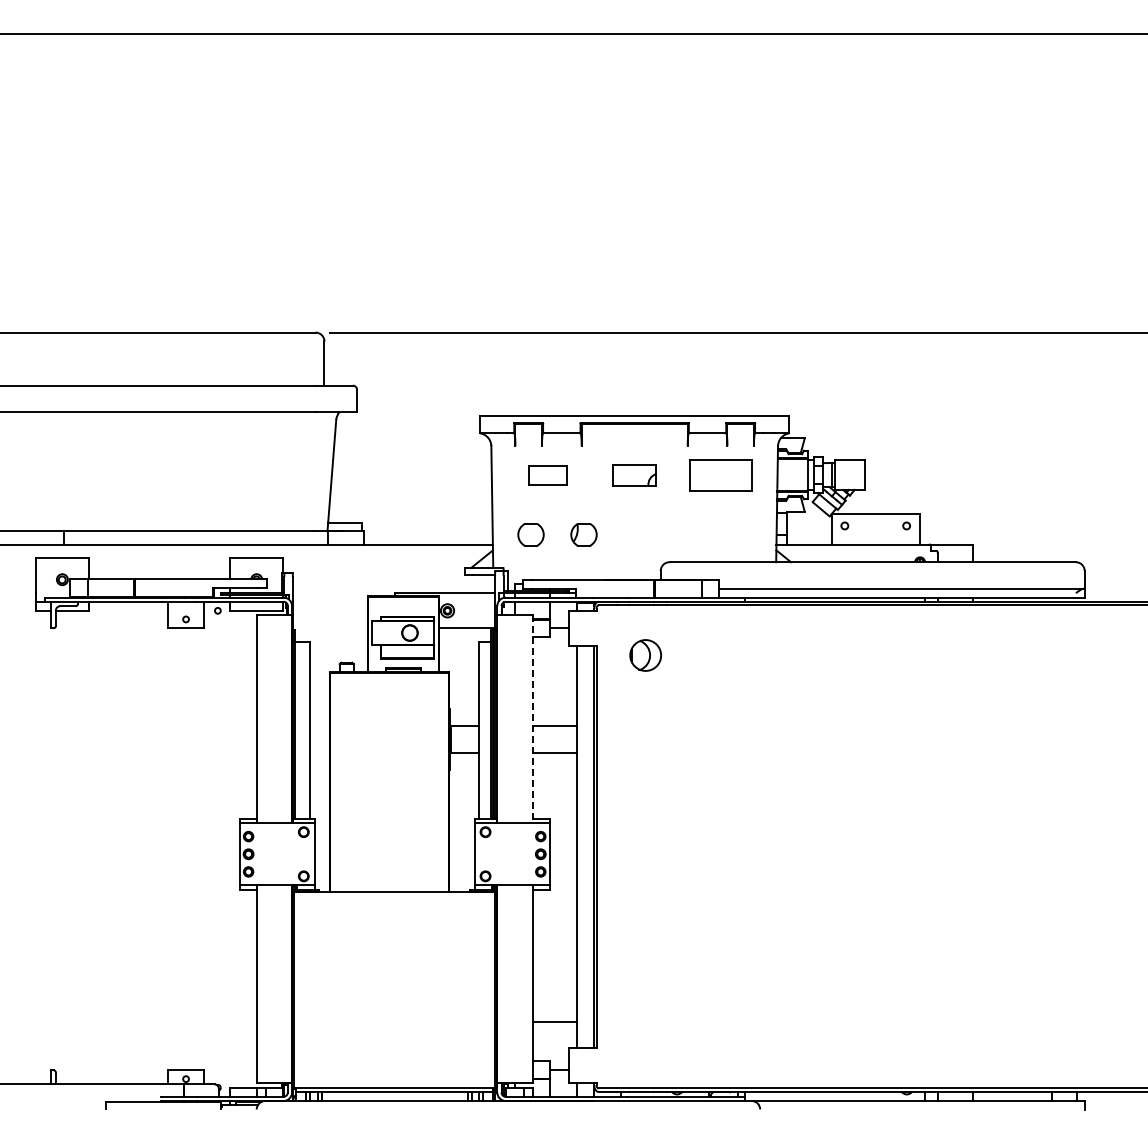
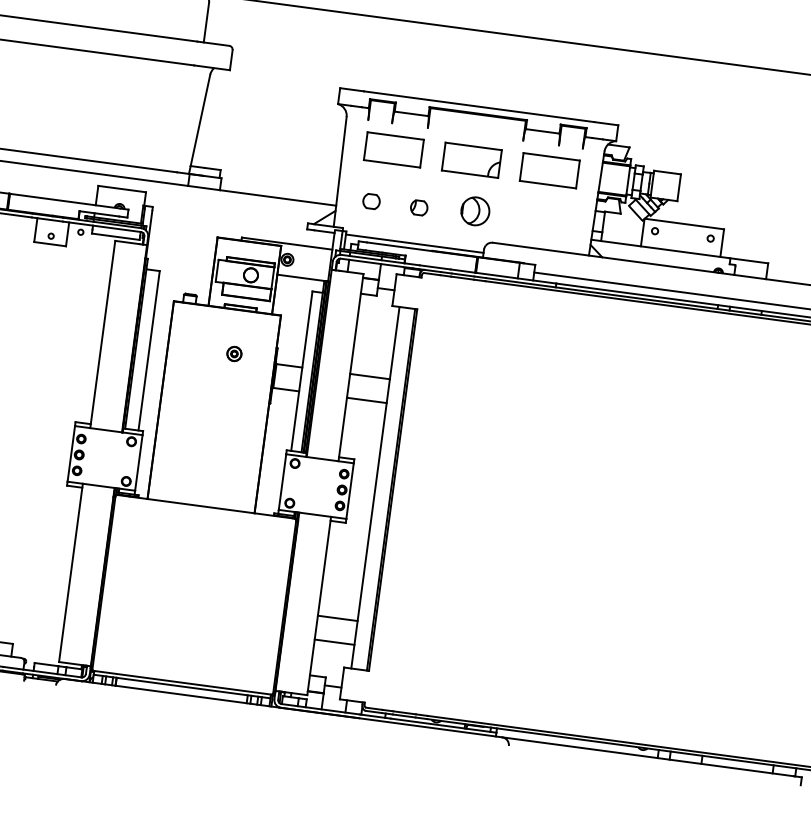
part: (547, 475) -> (393, 150), size x1.67
part: (634, 475) -> (471, 160), size x1.43
part: (530, 534) -> (371, 201), size x0.71
part: (583, 534) -> (418, 207), size x0.71
line: (583, 574) -> (414, 243), added
part: (645, 655) -> (475, 211), moved
line: (532, 719) -> (350, 367), dashed -> solid
part: (403, 721) -> (234, 354), added
line: (554, 995) -> (337, 618), added

